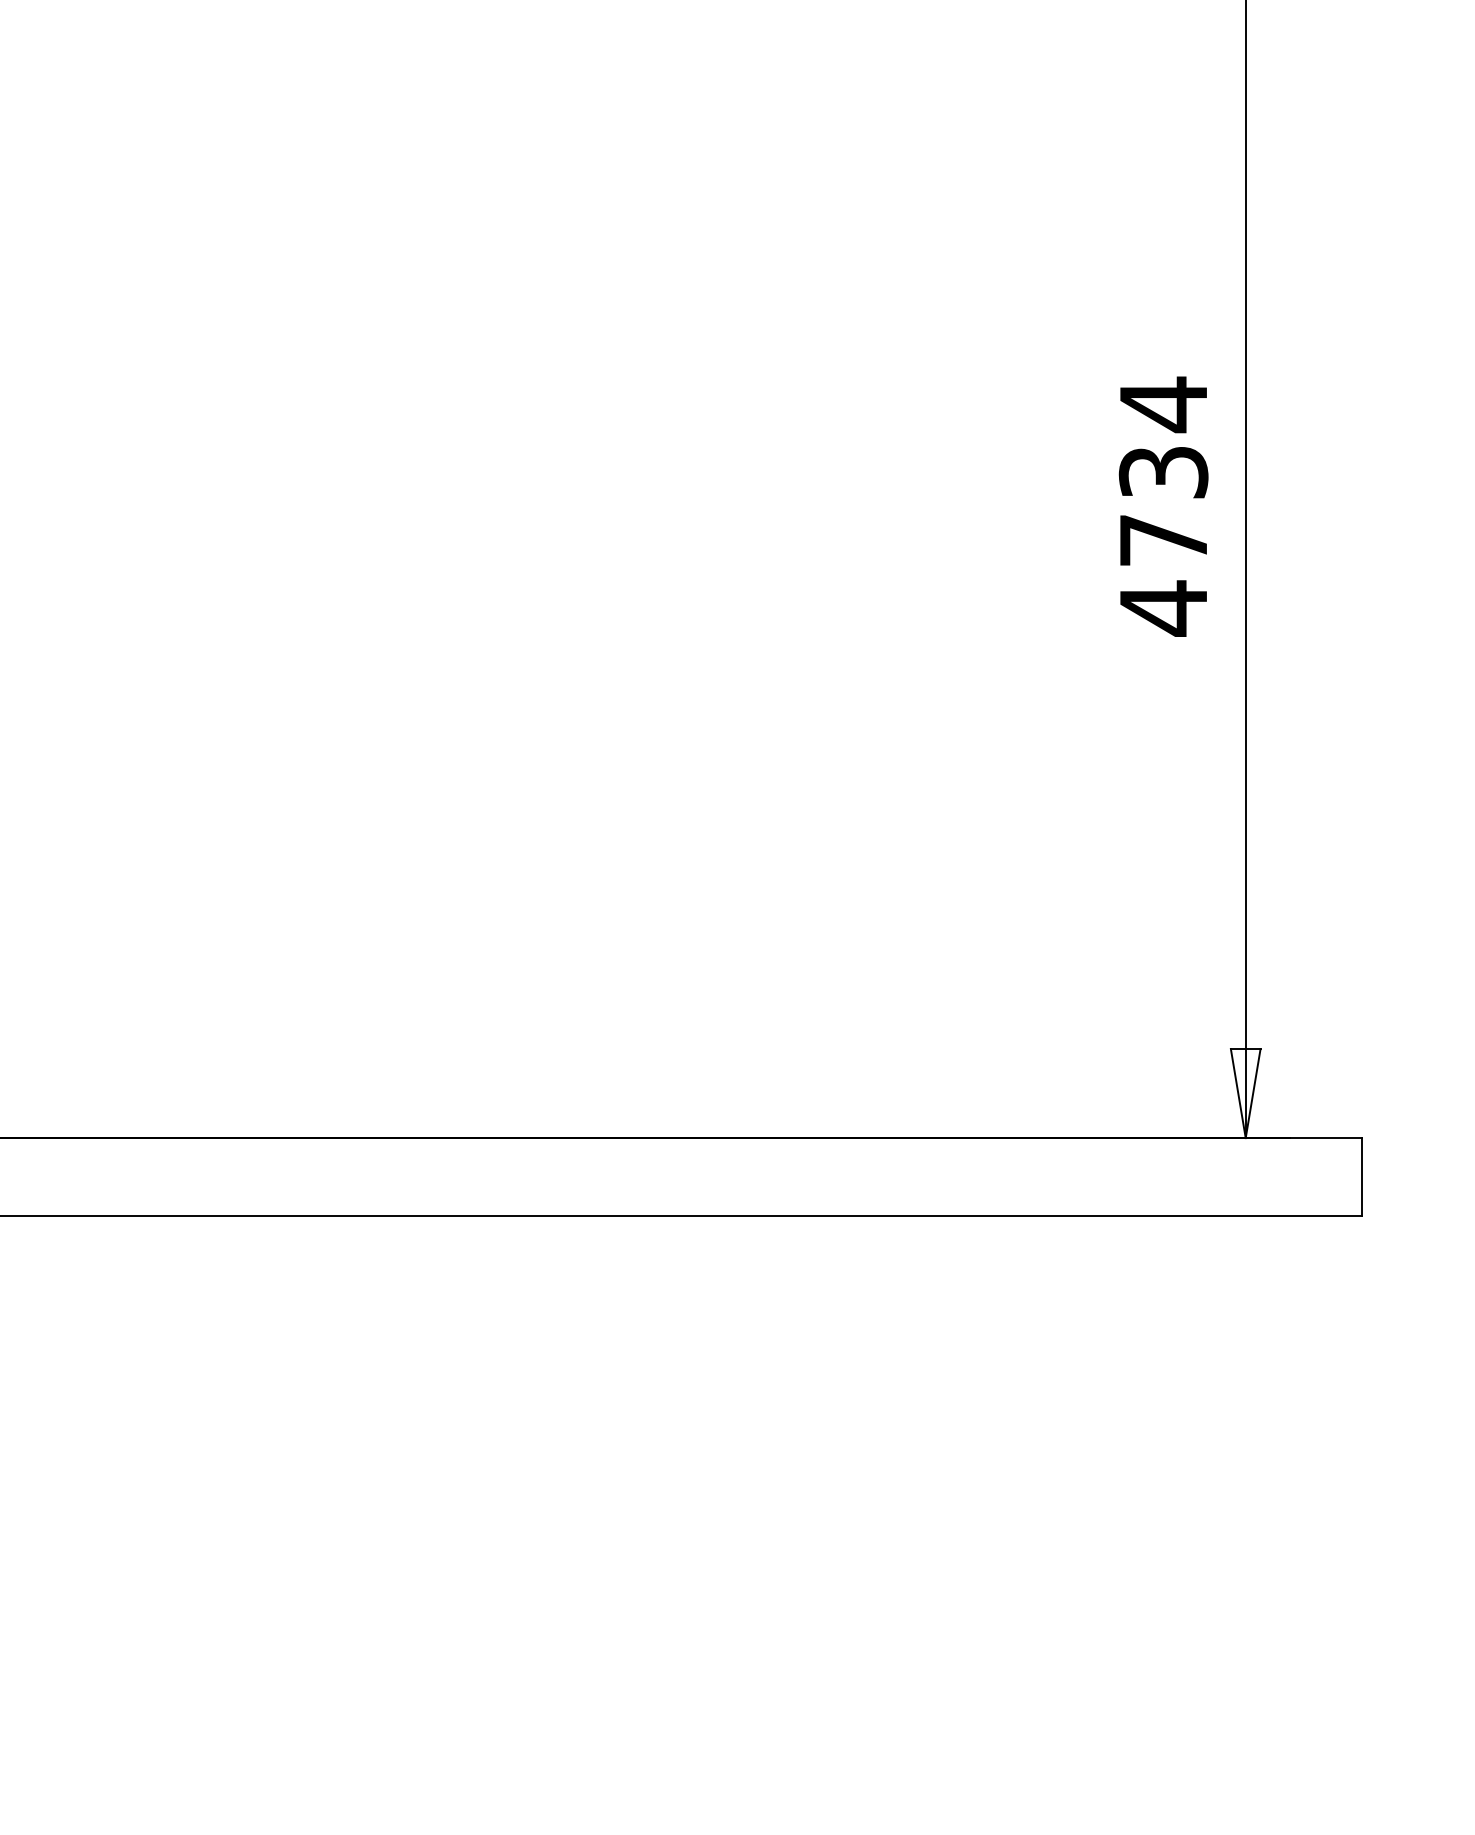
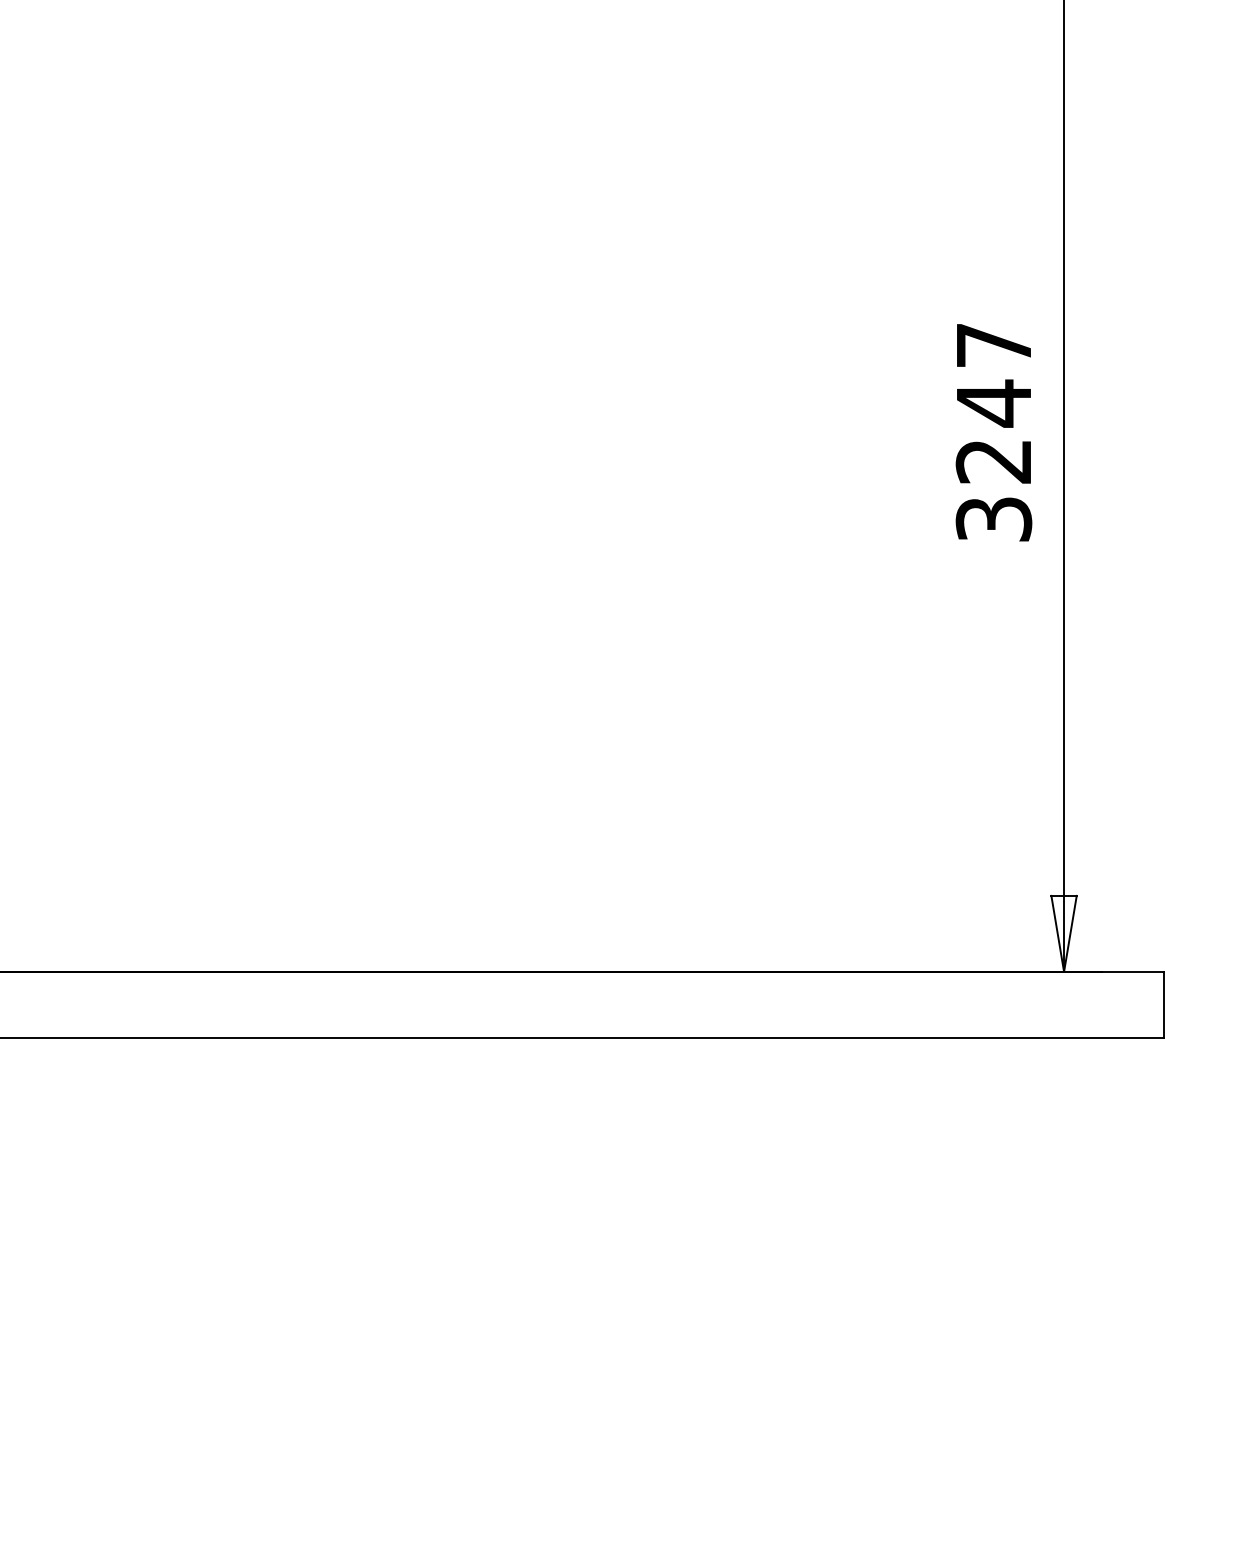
text: (1163, 506) -> (993, 432), 4734 -> 3247

